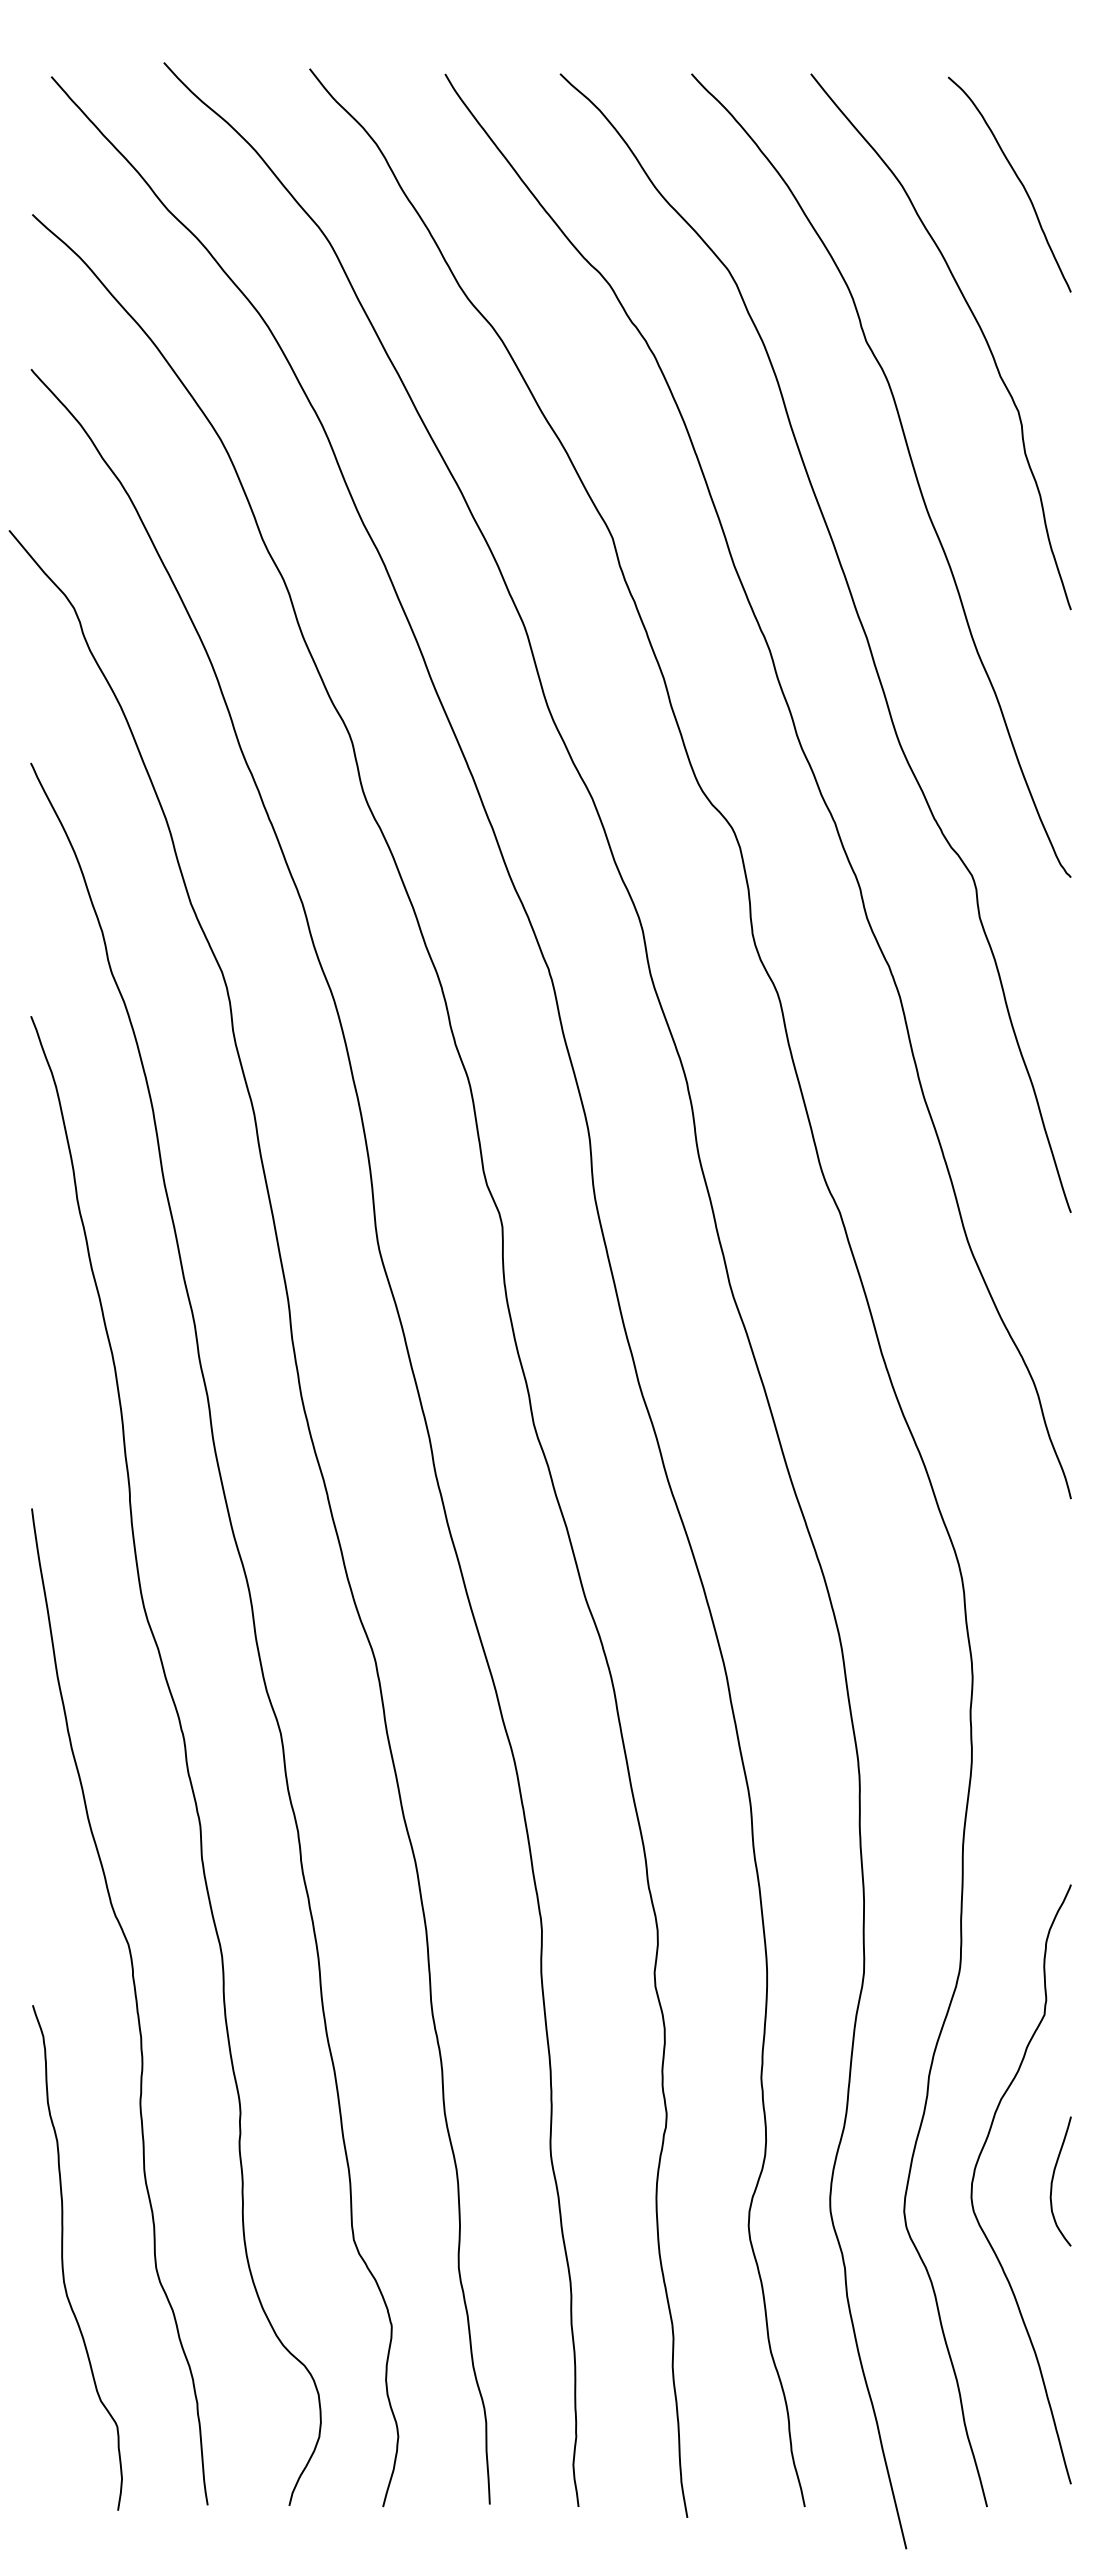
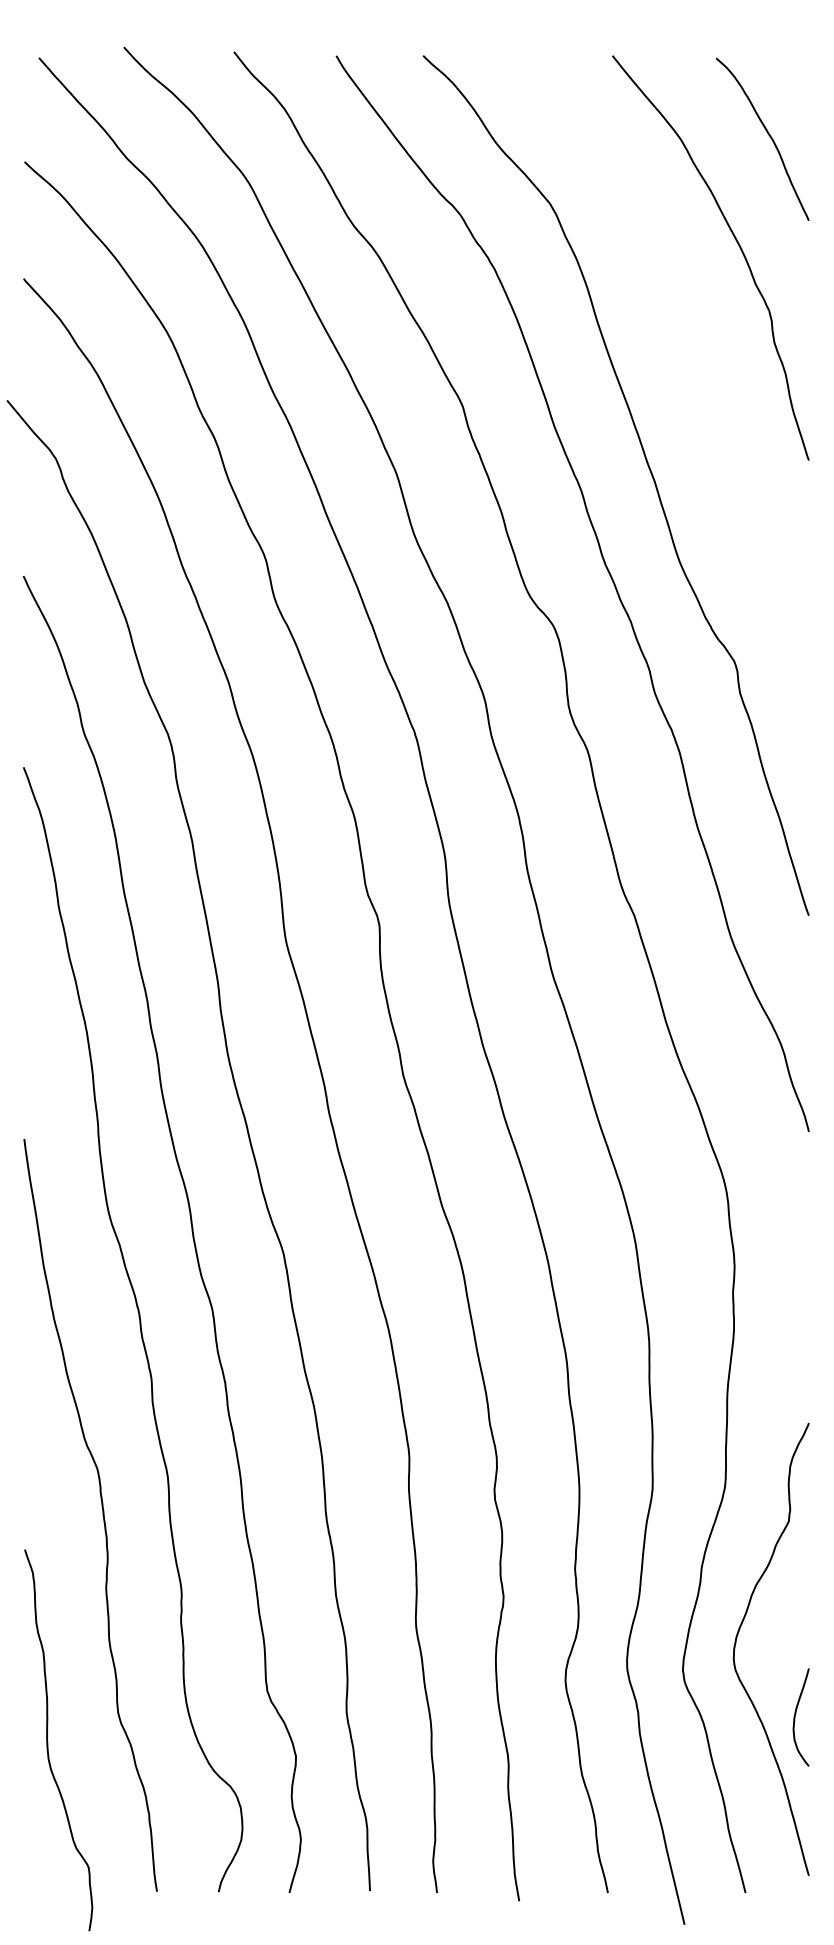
curve: (911, 464) -> (688, 350), removed
curve: (1053, 2180) -> (795, 1716), moved
curve: (63, 2258) -> (48, 1740), moved

